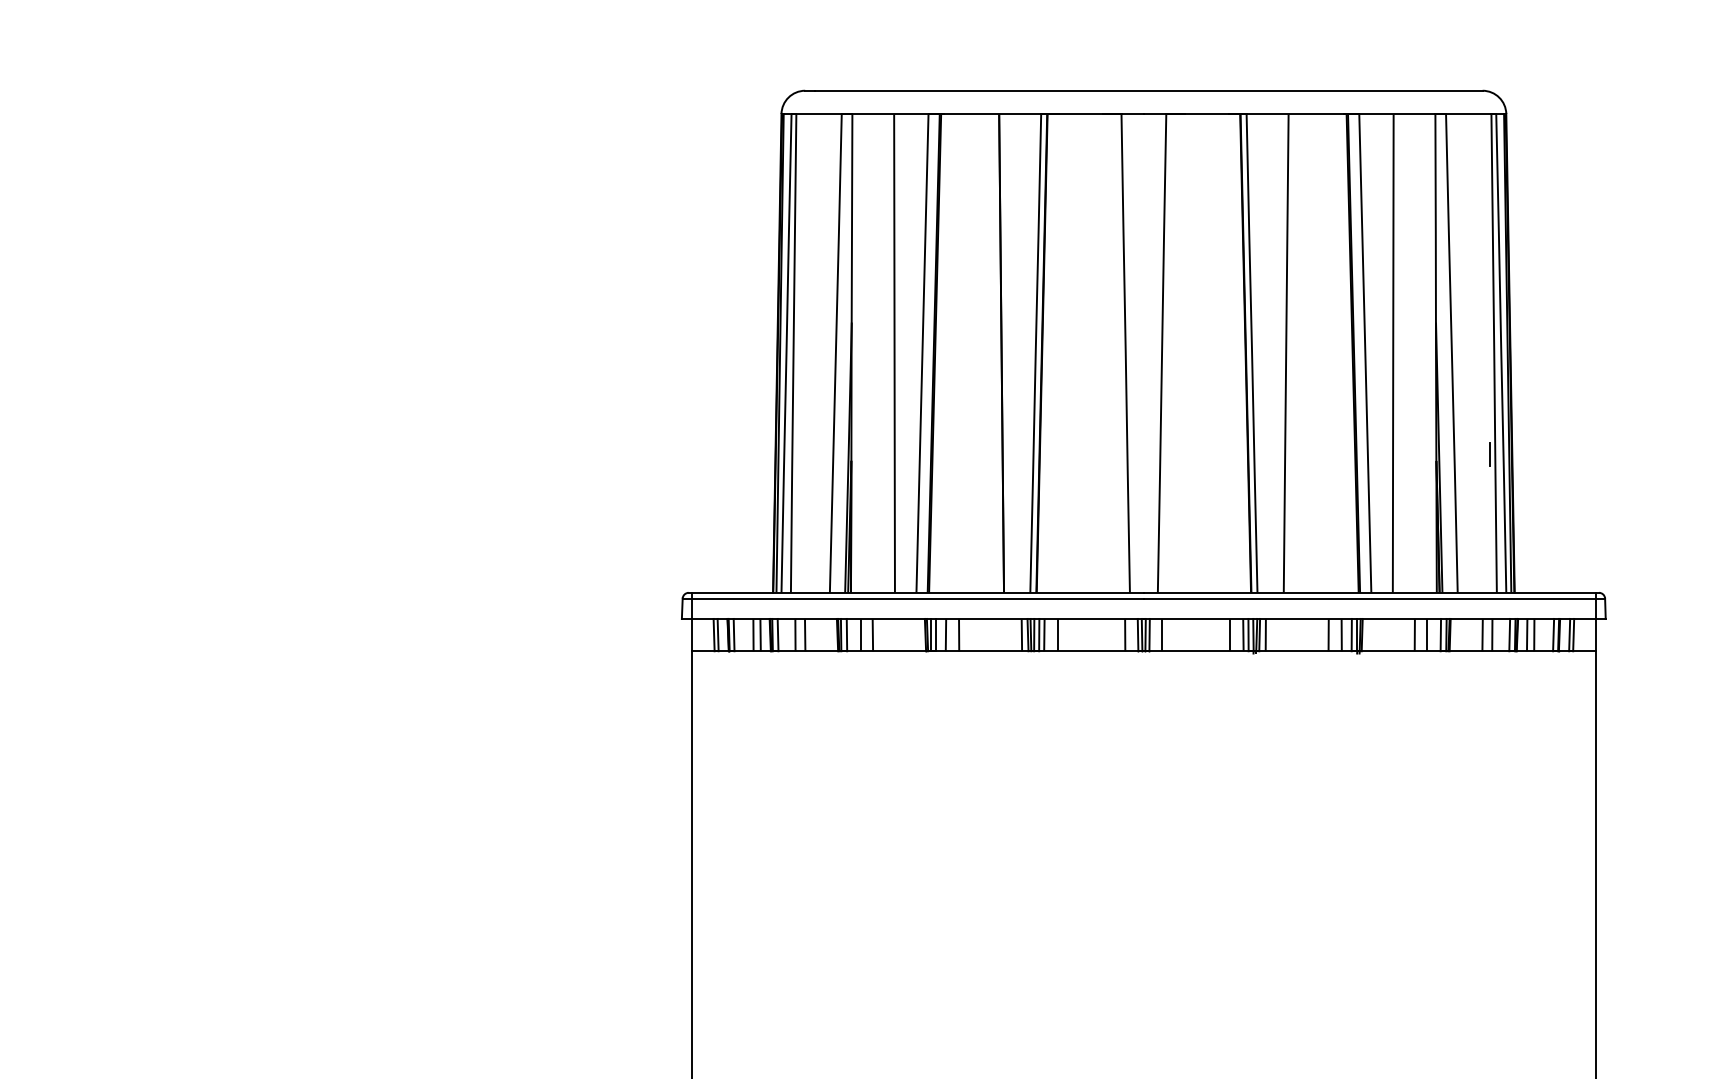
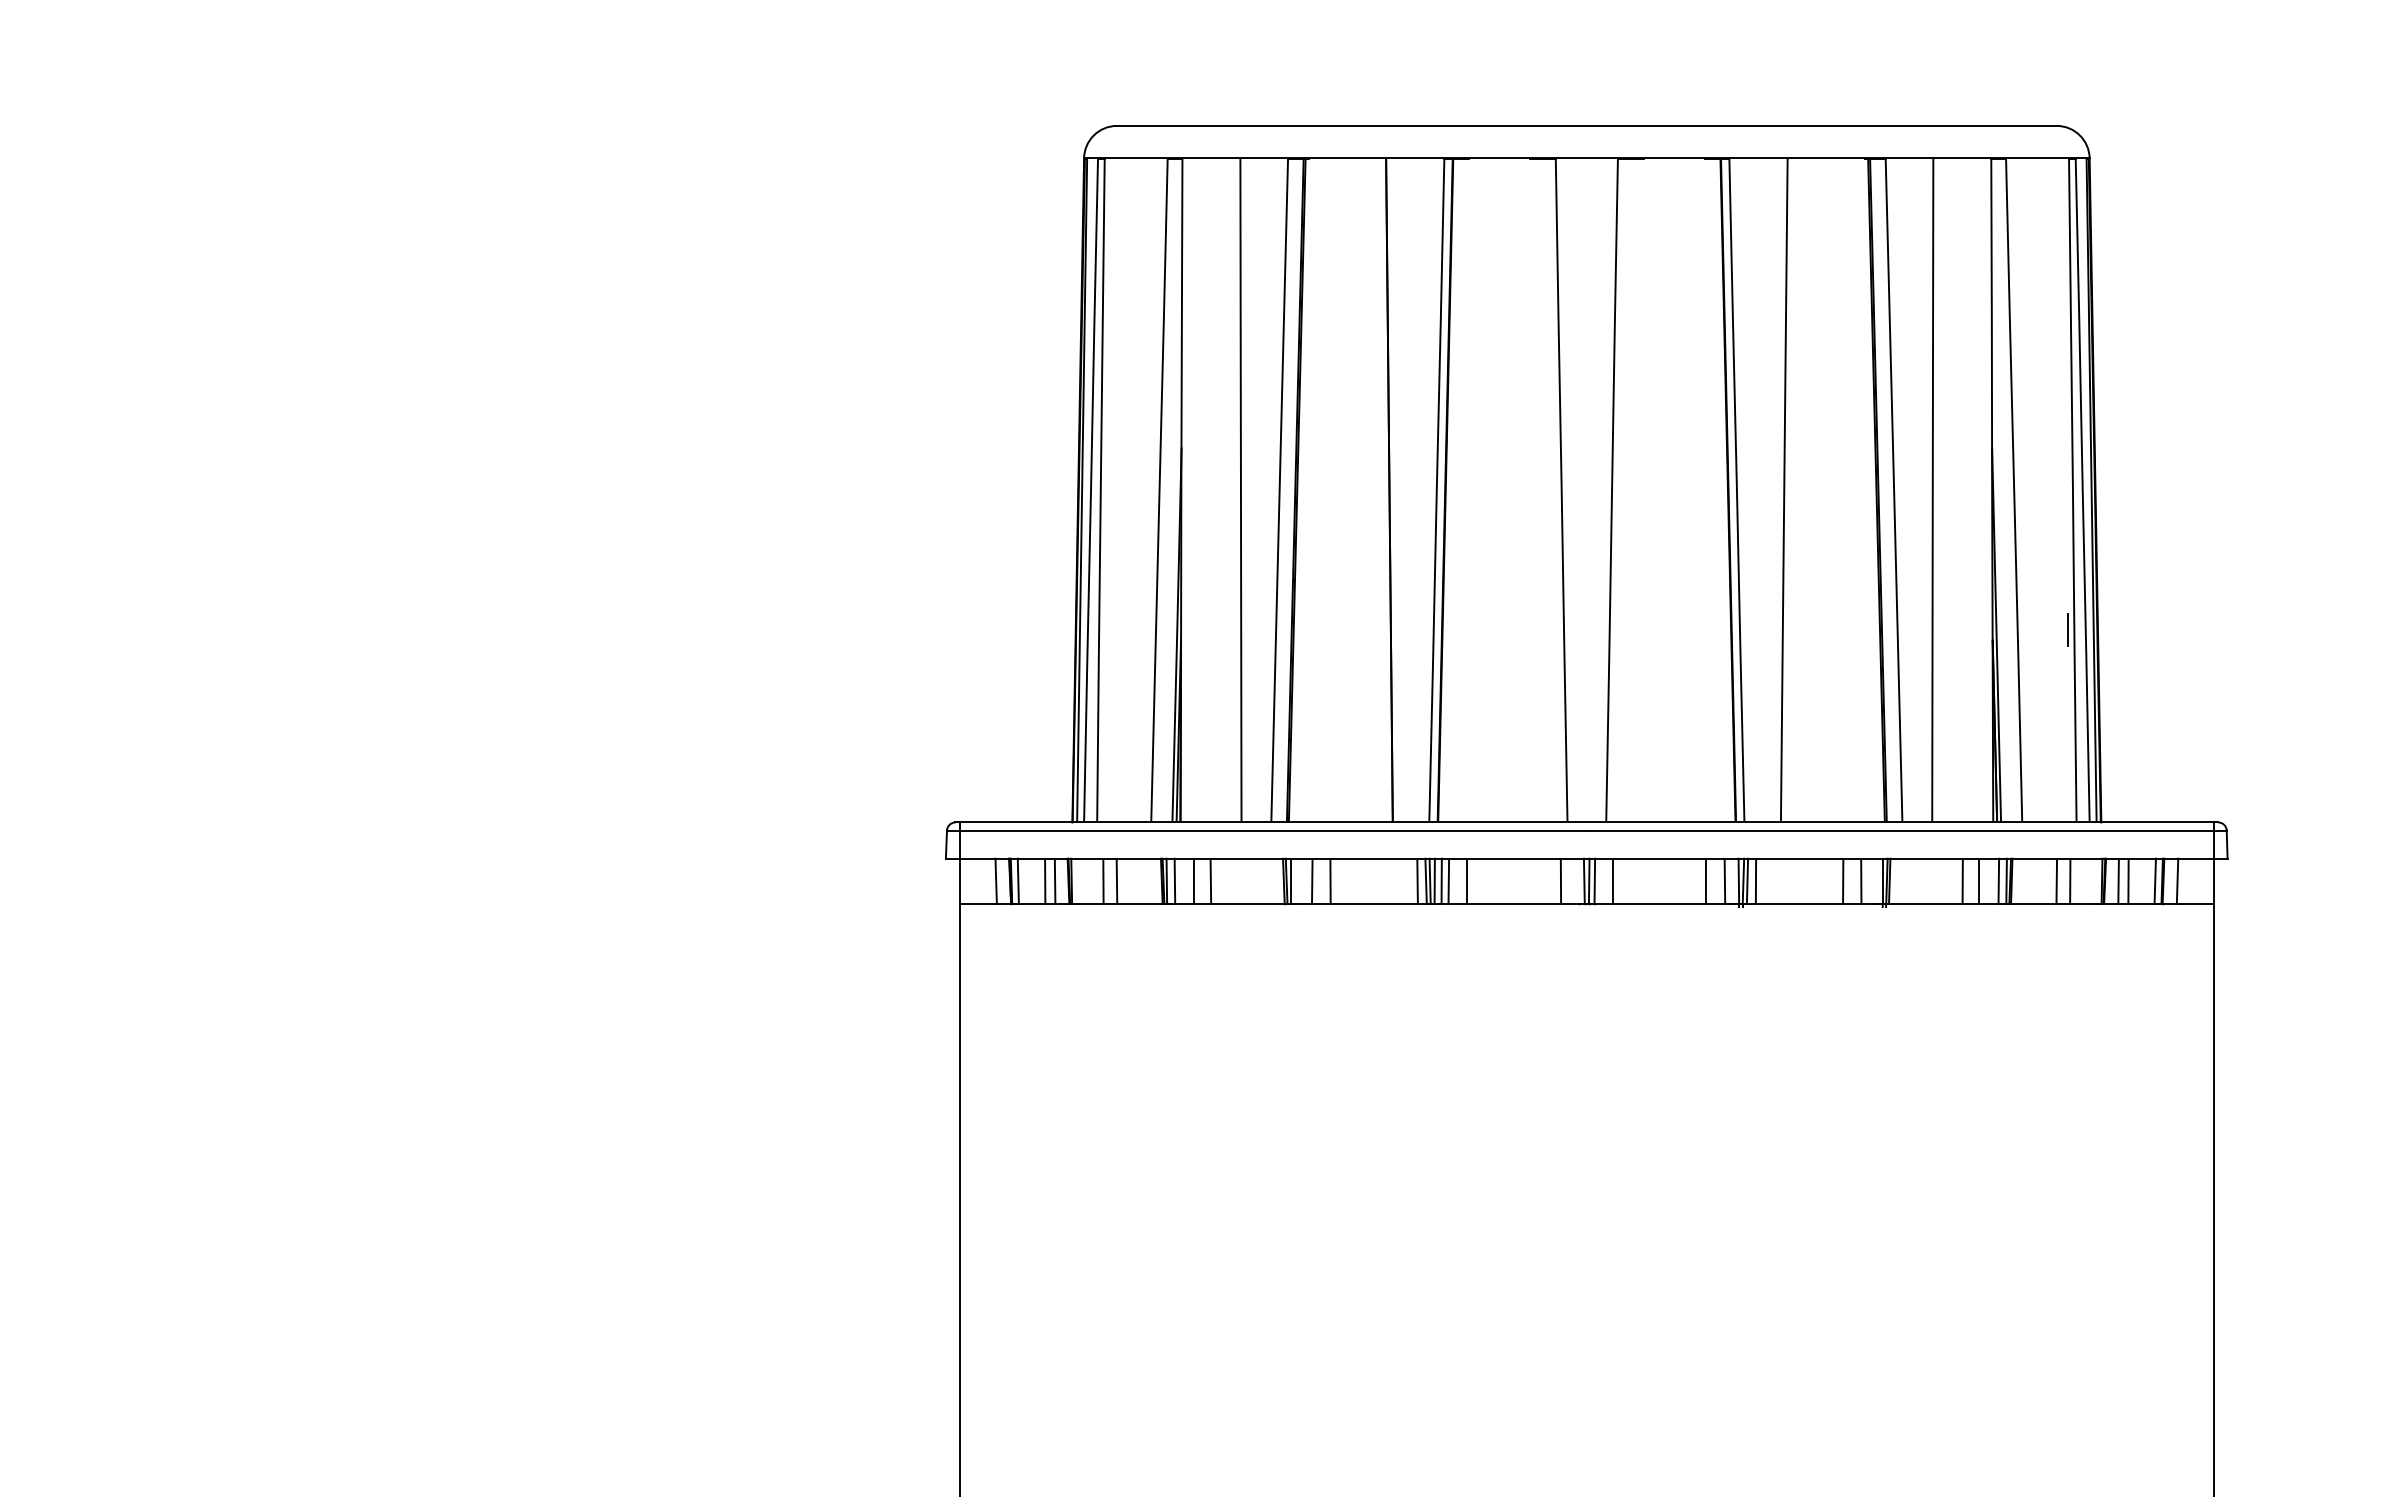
line: (714, 634) -> (990, 880), removed
line: (777, 634) -> (1078, 880), removed
line: (936, 634) -> (1298, 880), removed
line: (1137, 634) -> (1578, 880), removed
line: (1248, 634) -> (1731, 880), removed
line: (1351, 634) -> (1875, 880), removed
line: (1509, 634) -> (2093, 880), removed
line: (1573, 634) -> (2182, 880), removed

